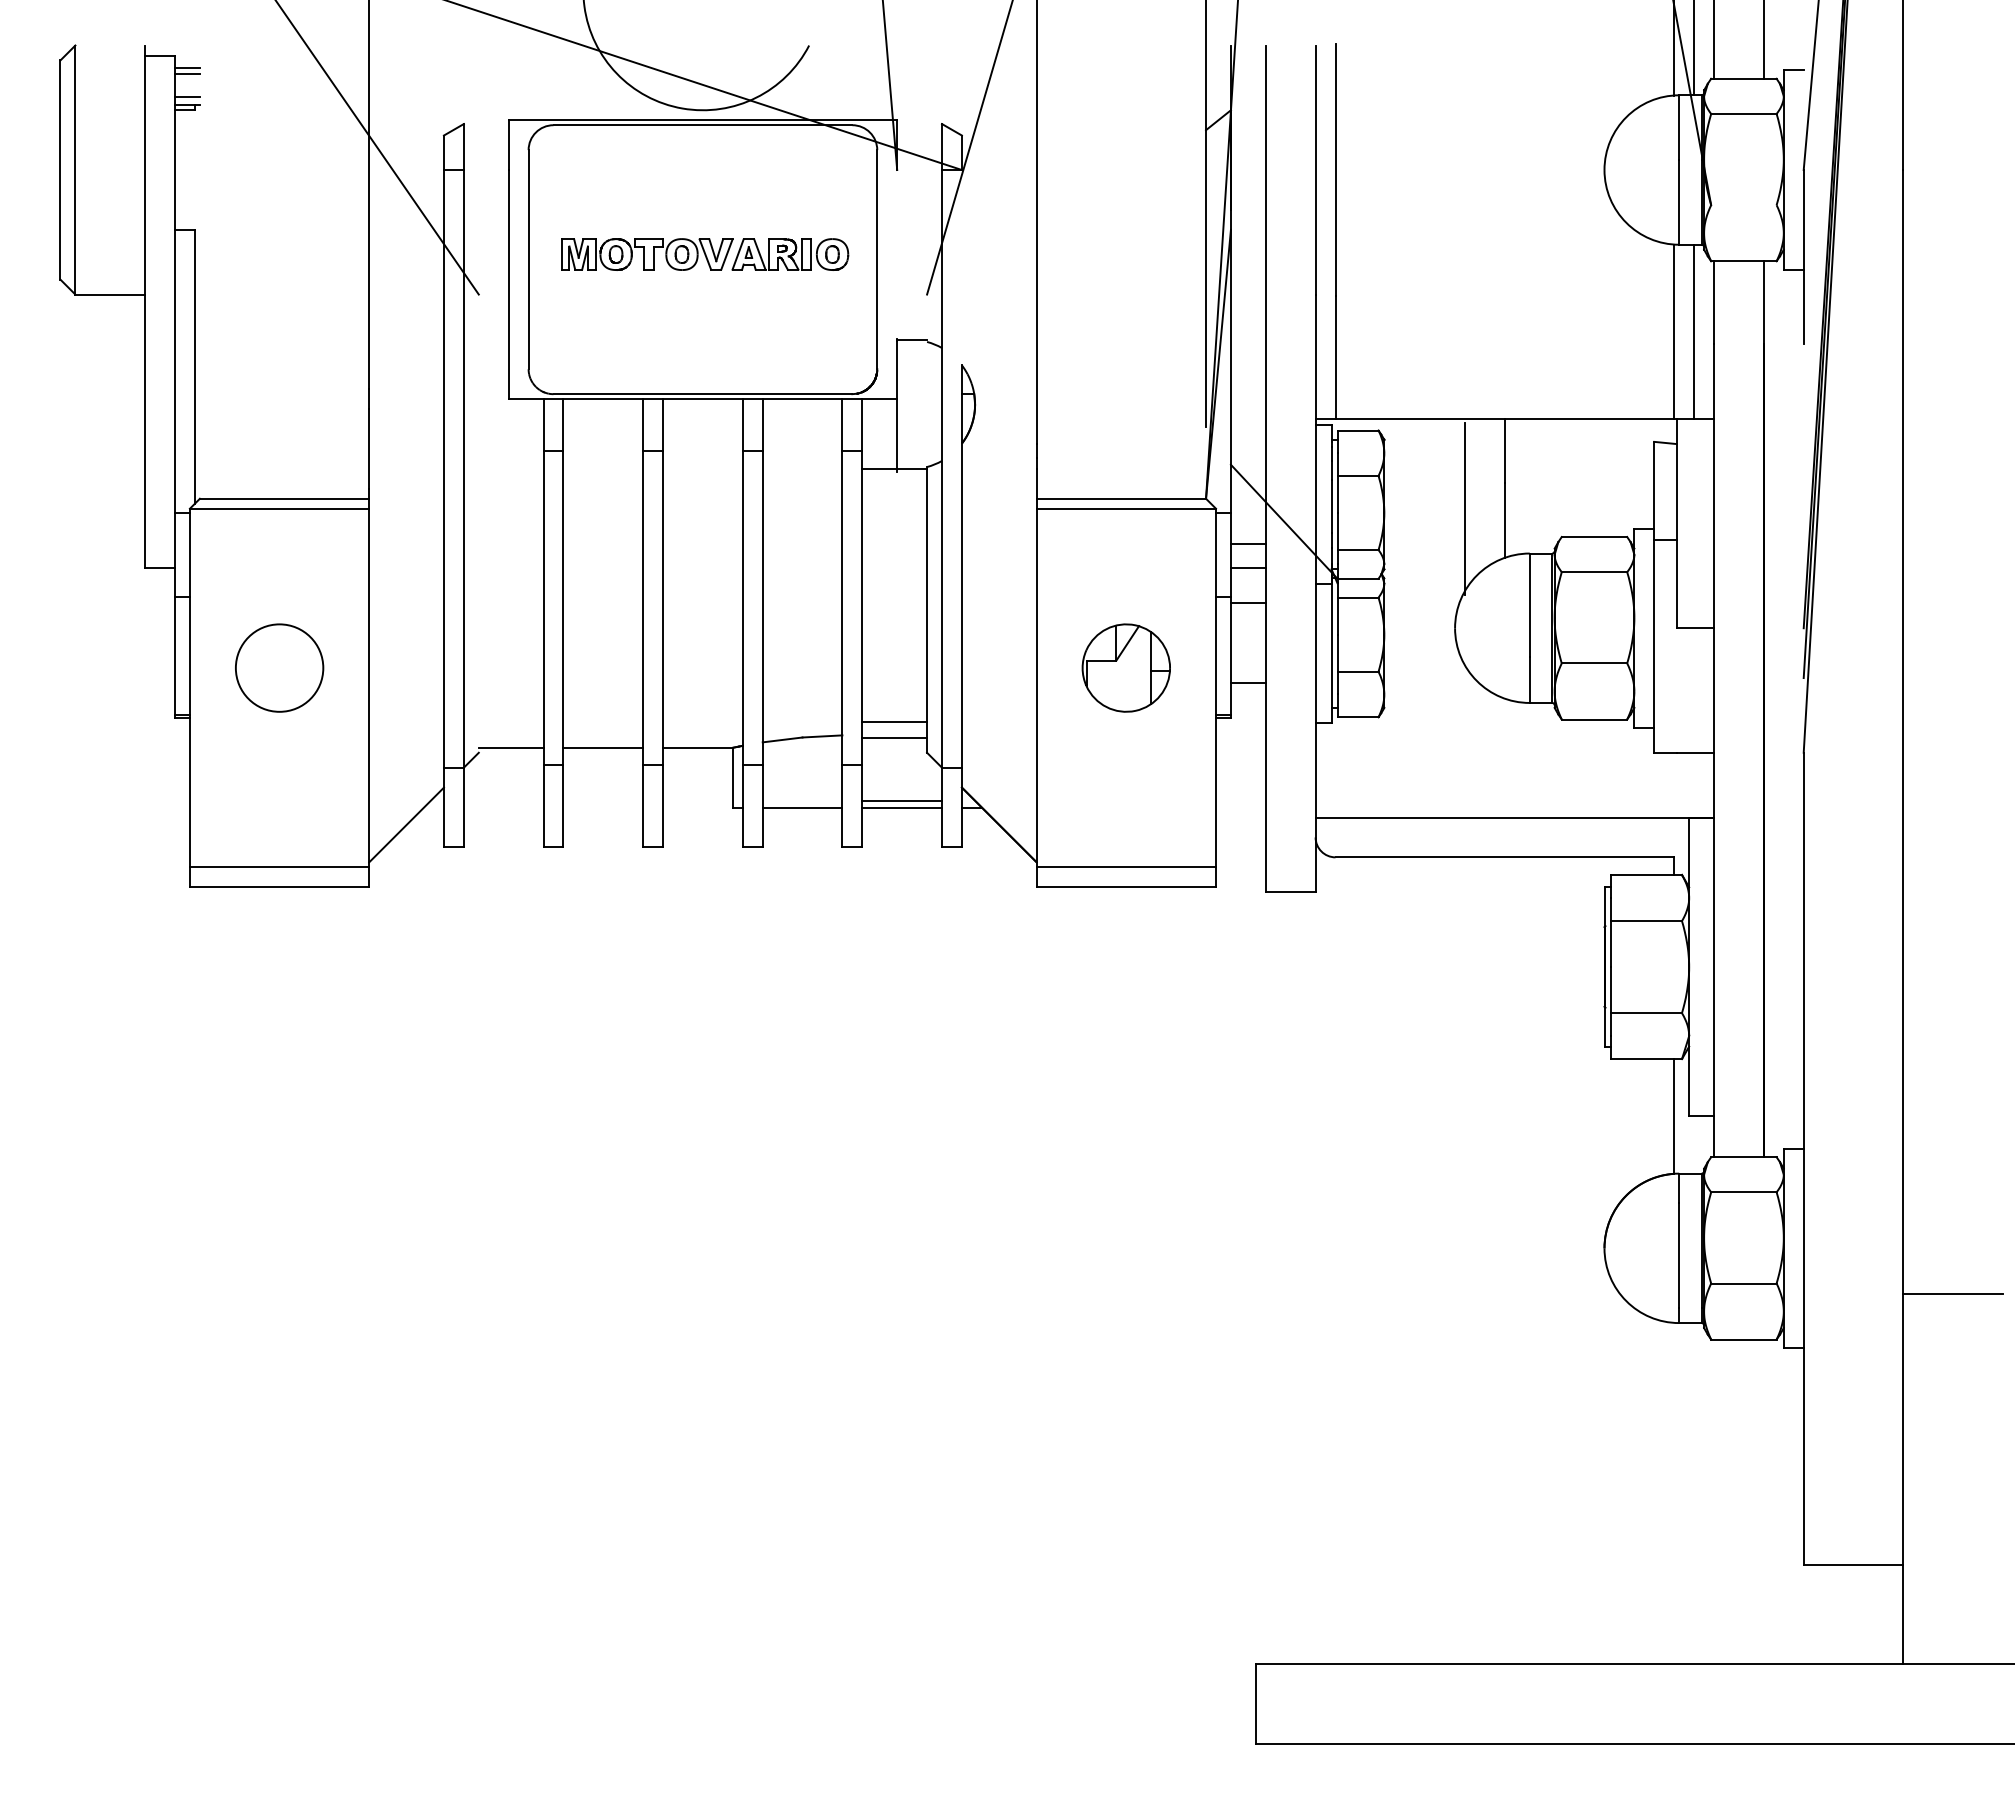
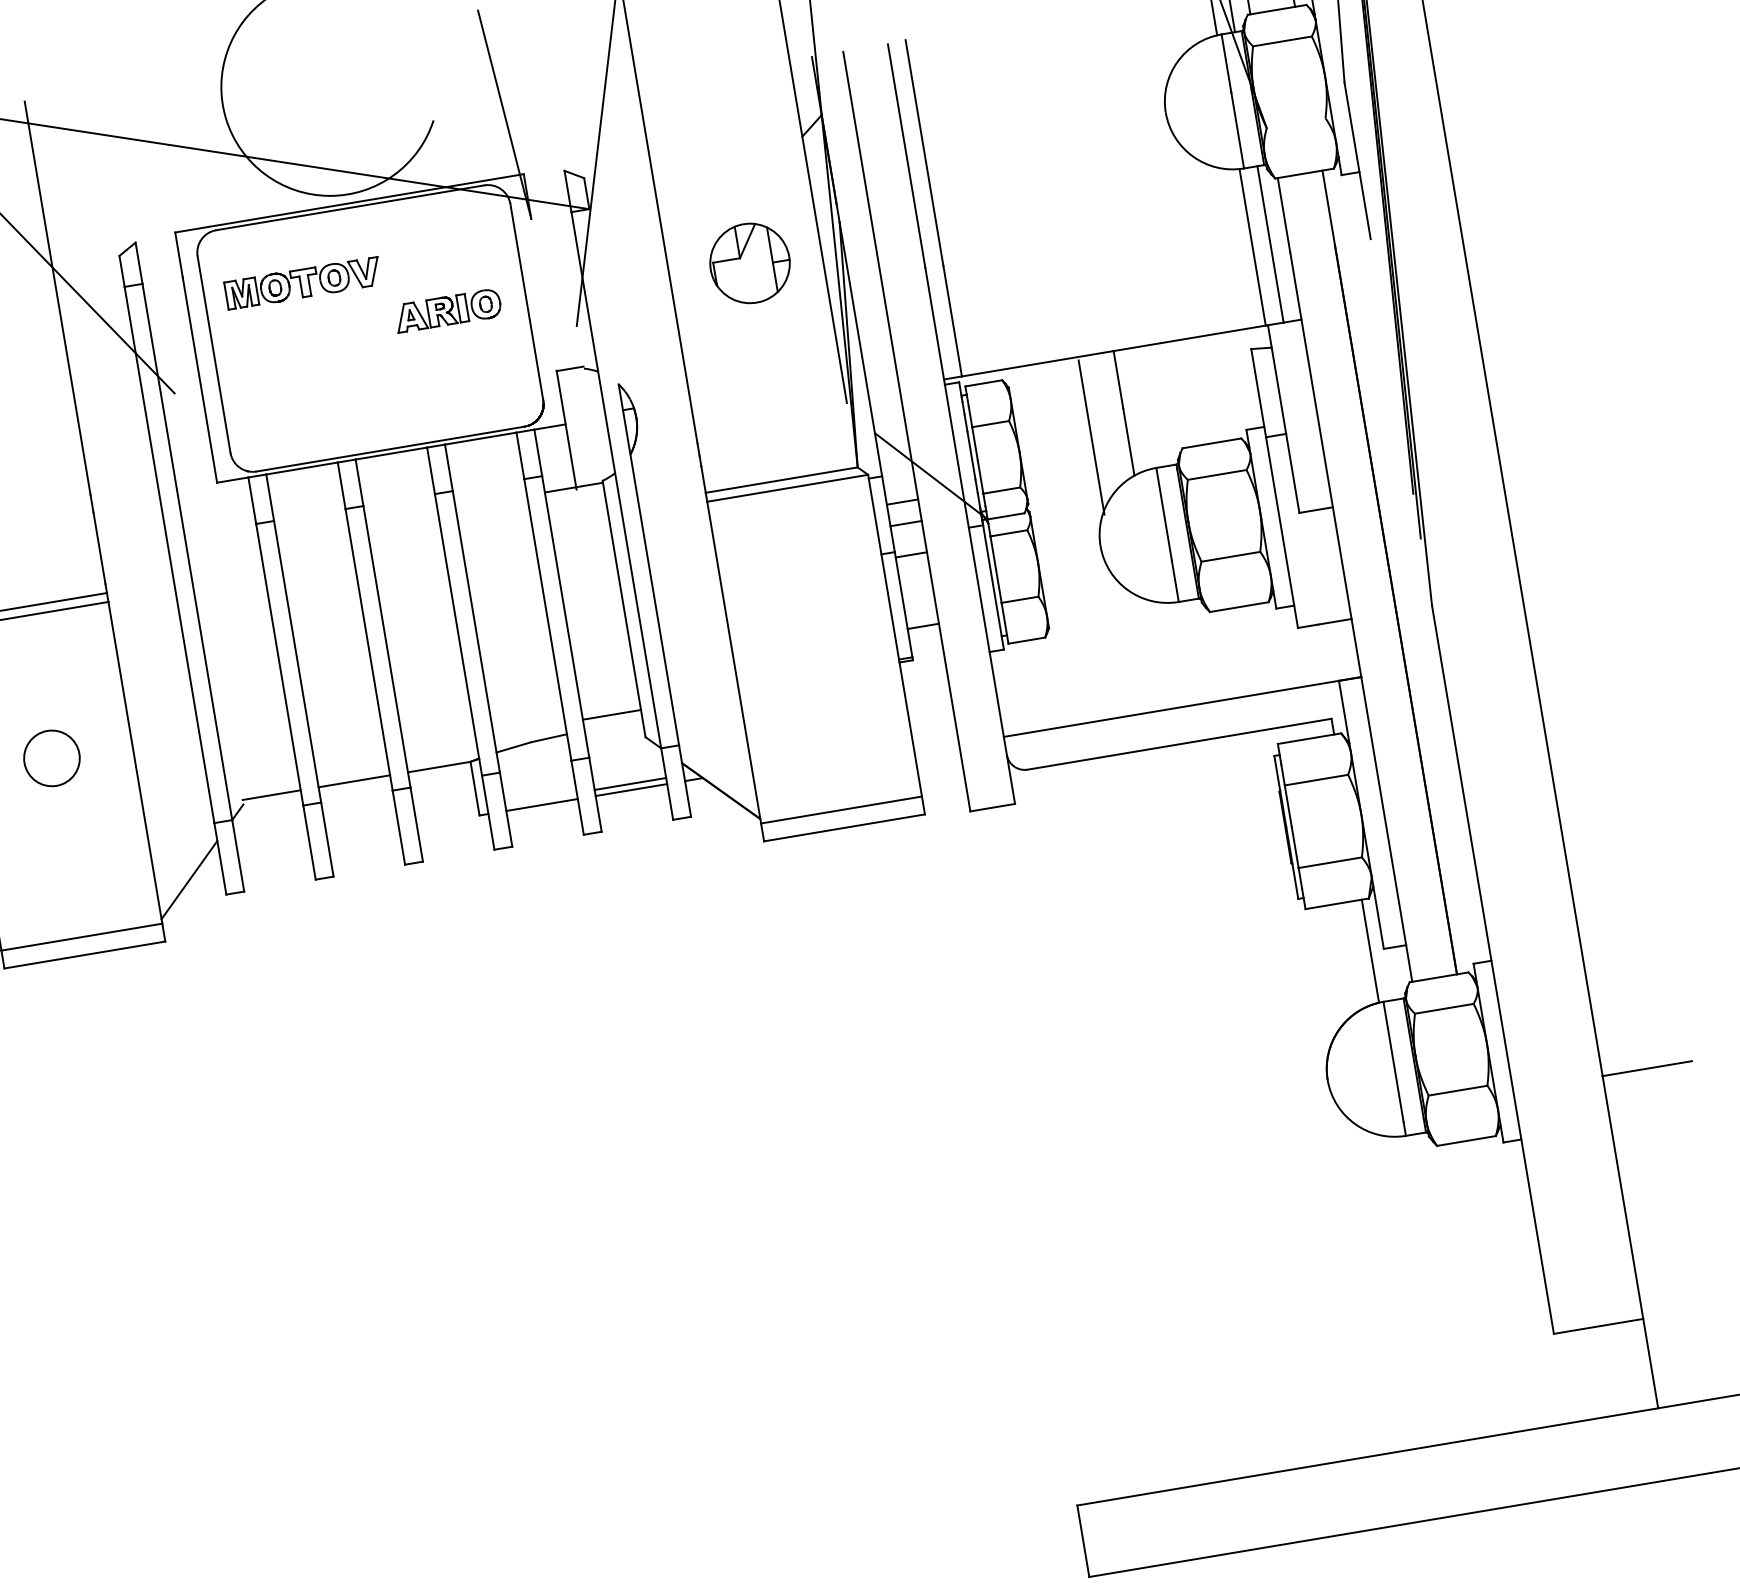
part: (647, 254) -> (303, 283), moved
circle: (279, 667) -> (51, 757), size x0.7
part: (1125, 667) -> (749, 263), moved
line: (894, 738) -> (614, 729), removed

